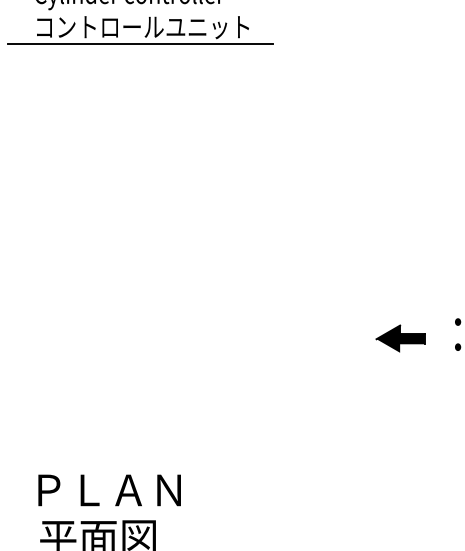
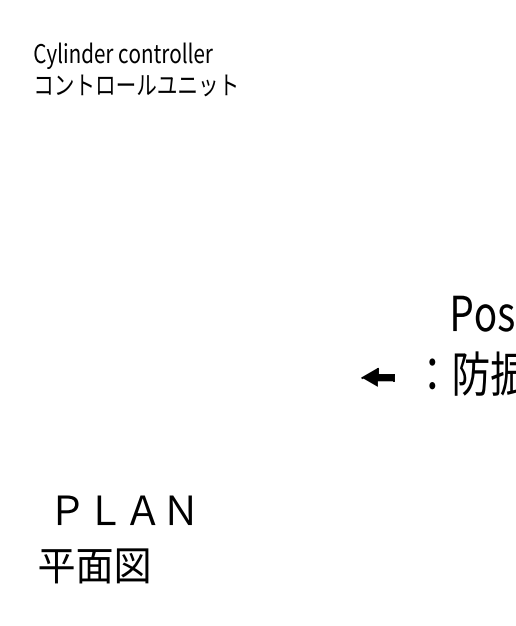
line: (140, 43) -> (133, 100), removed
part: (399, 338) -> (377, 377), size x0.7
text: (109, 489) -> (124, 509), moved

